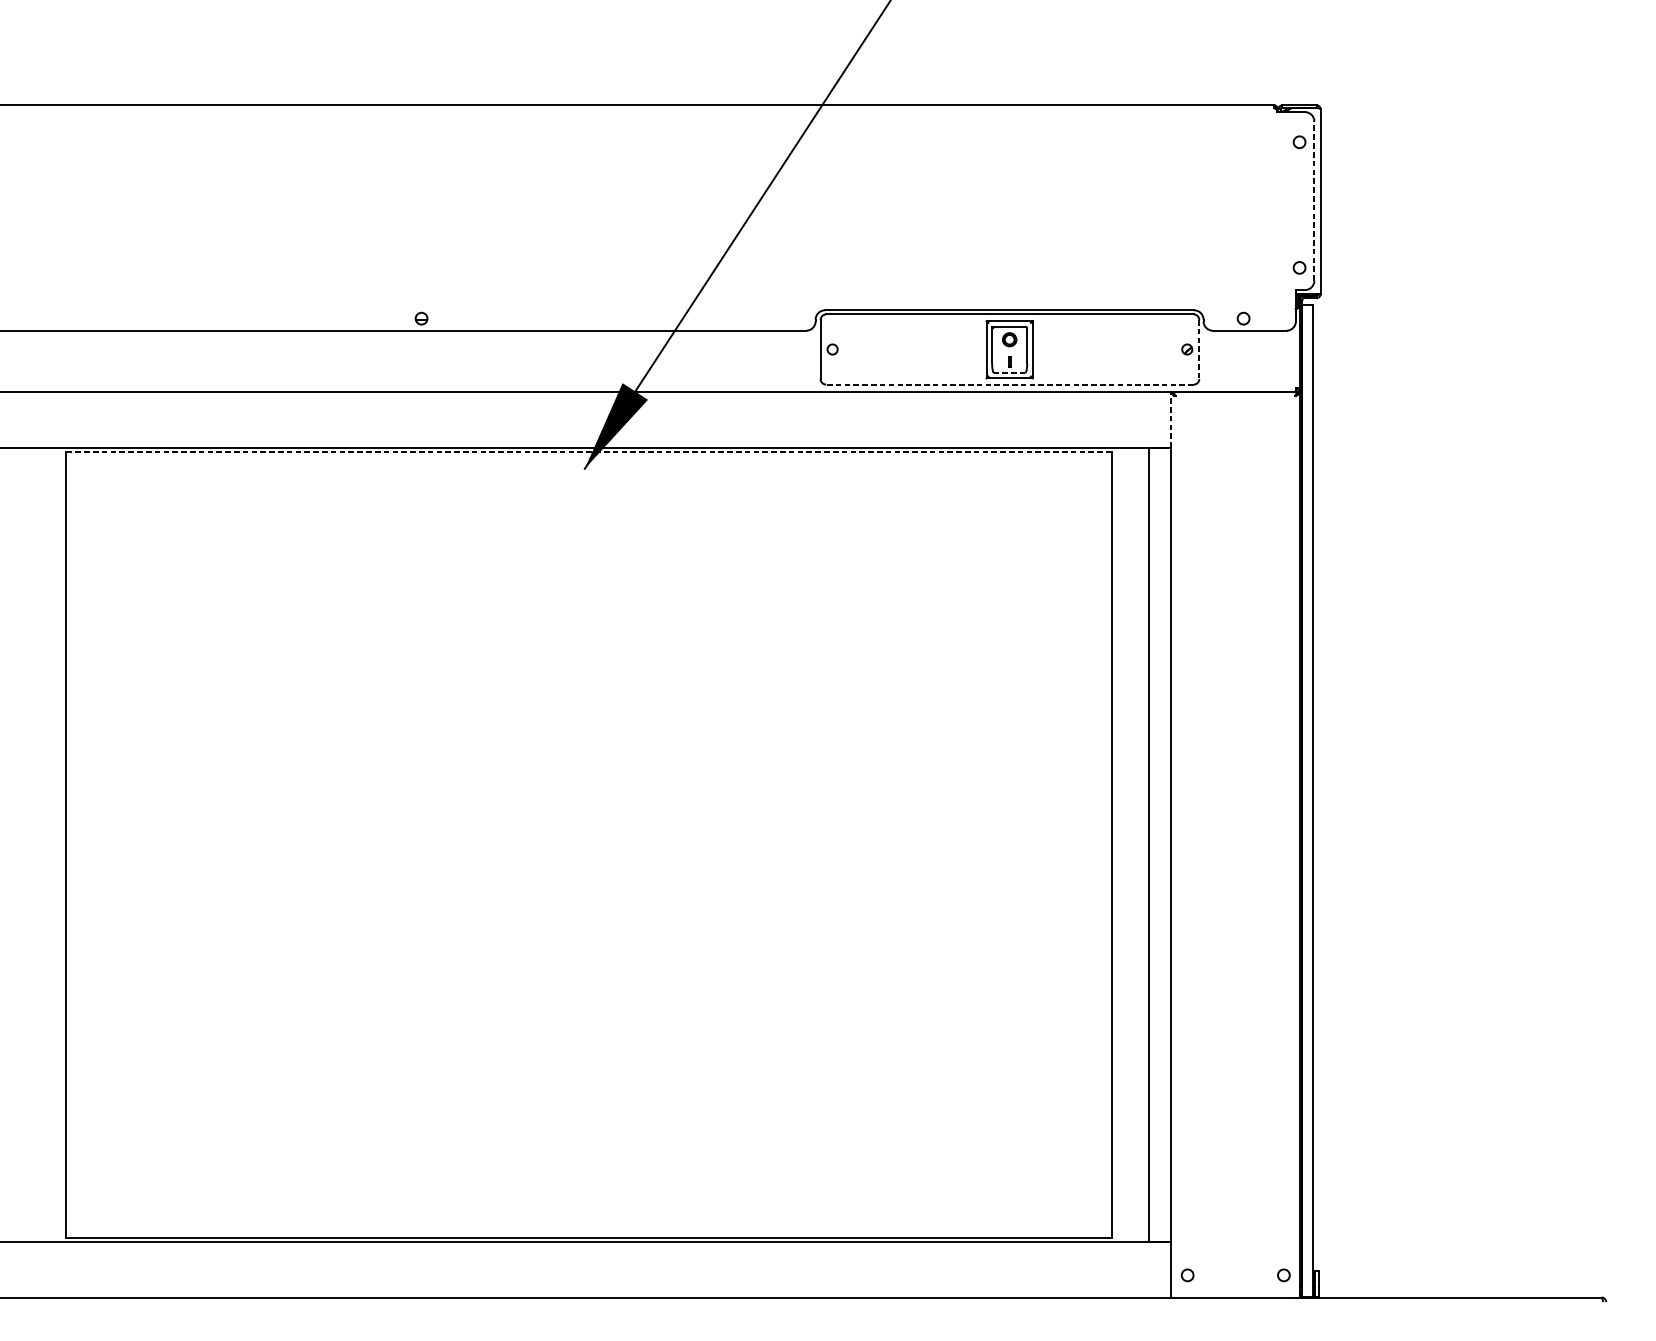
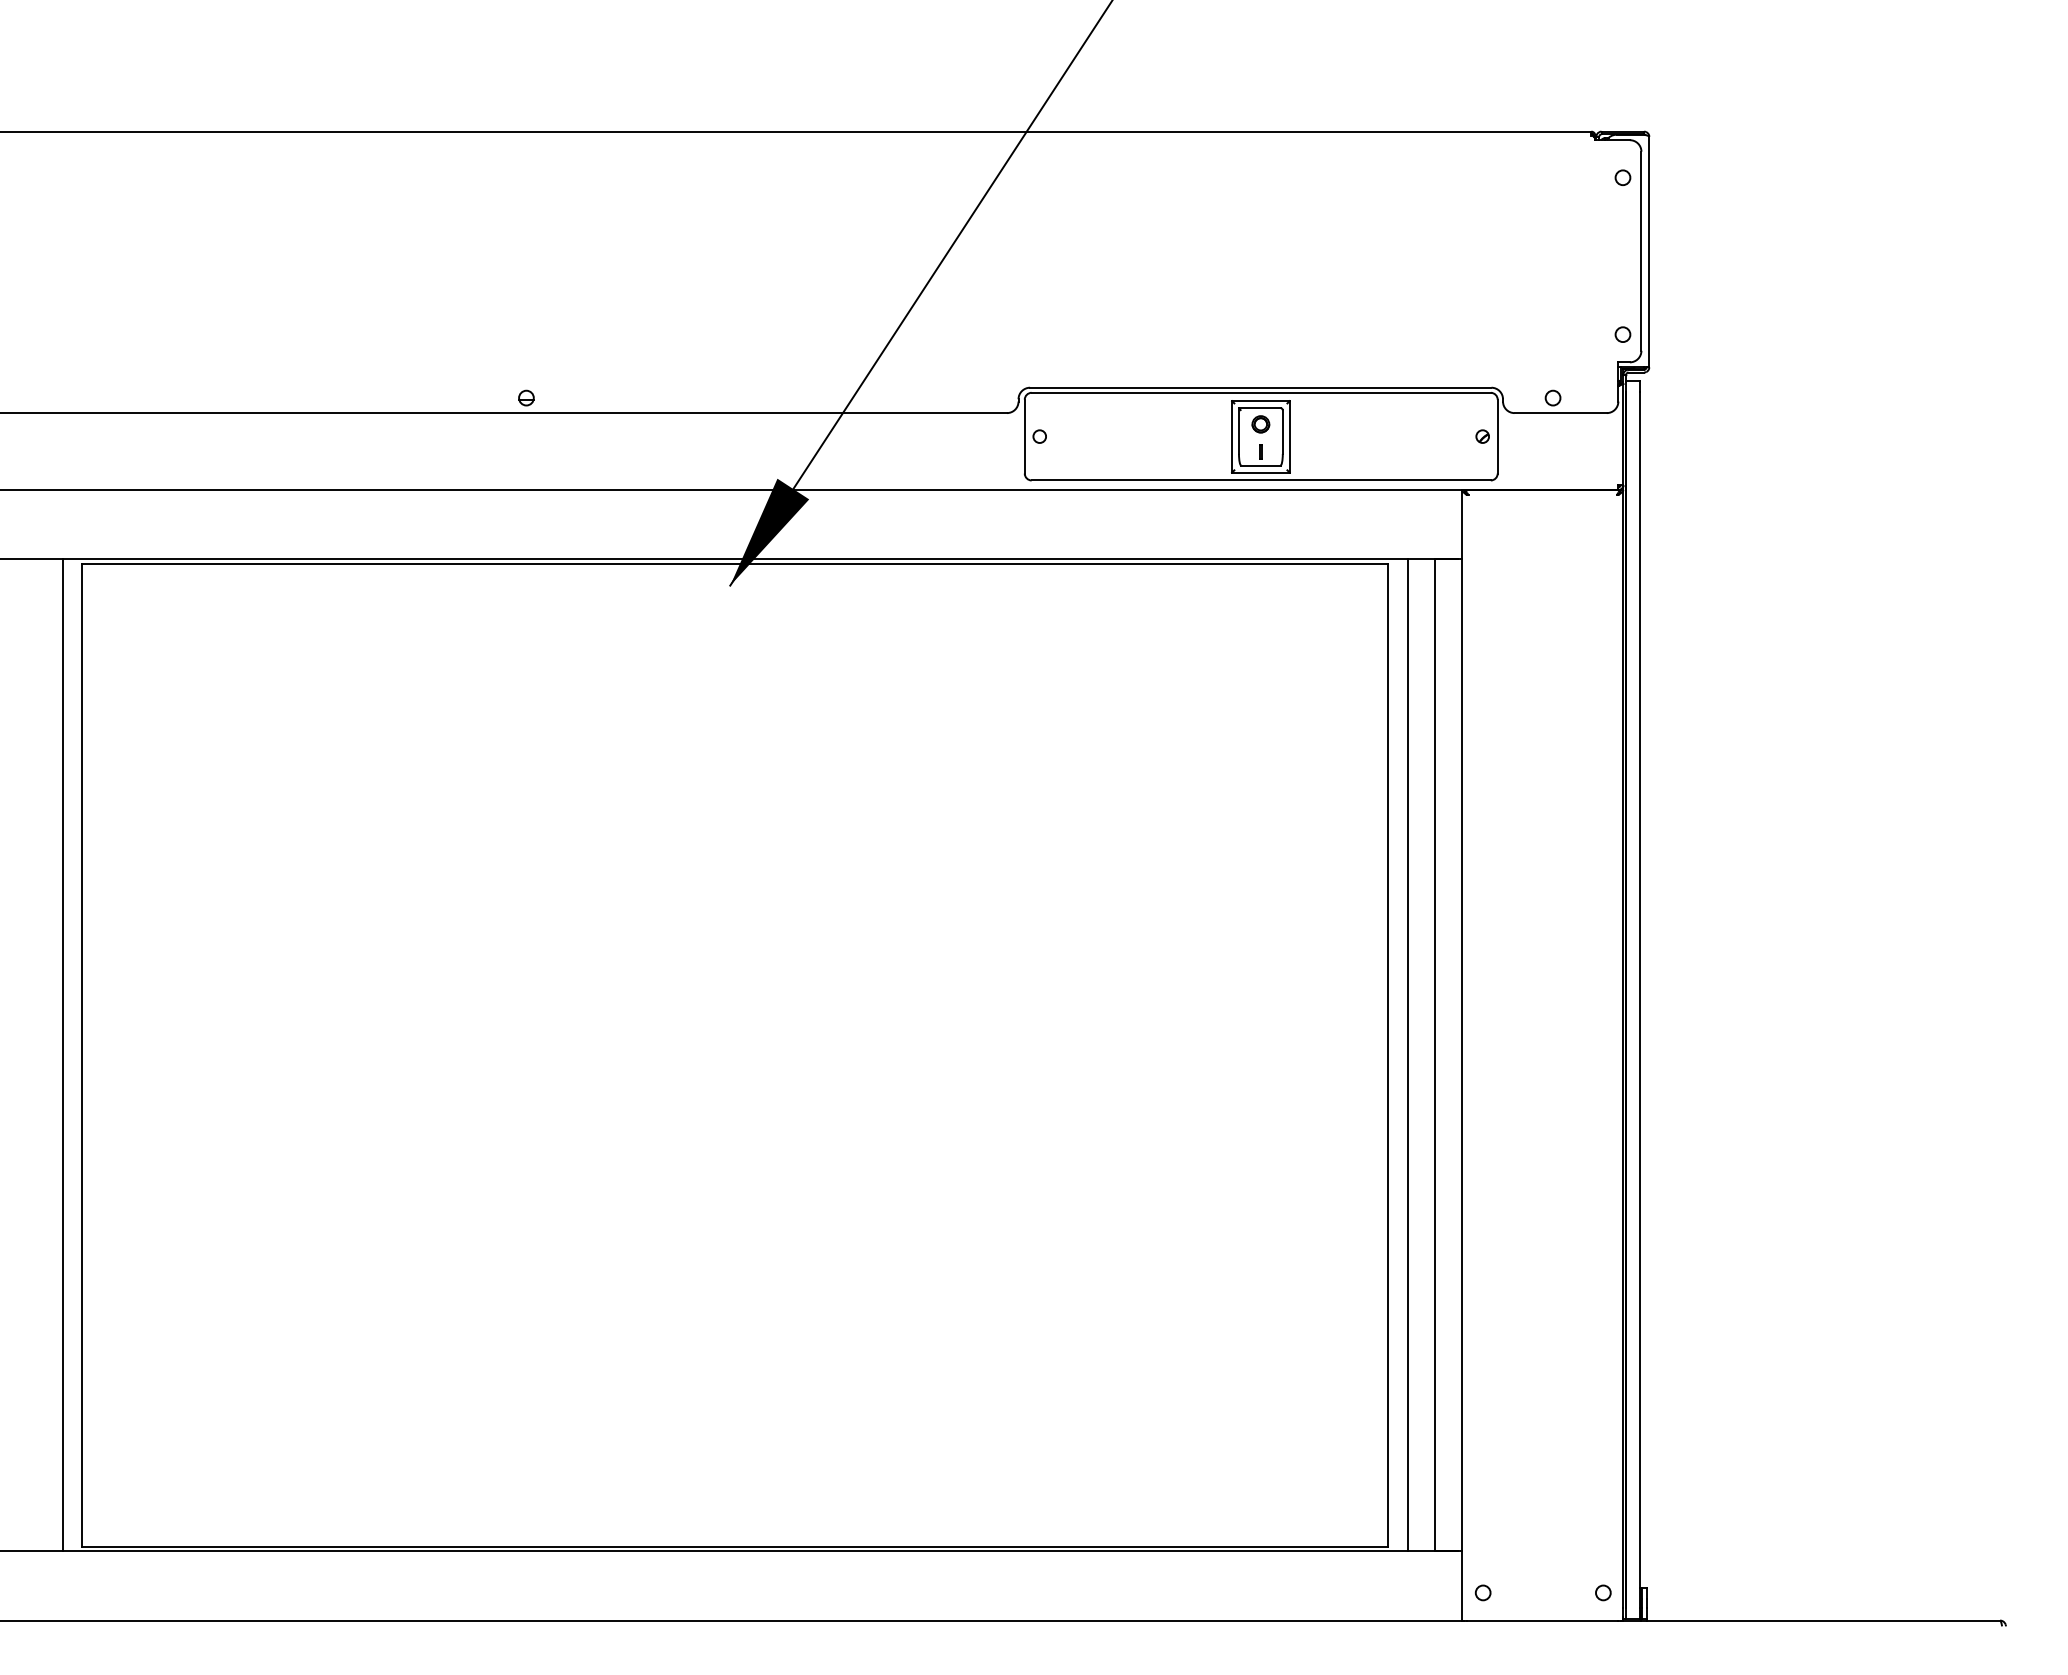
line: (1314, 201) -> (1641, 251), dashed -> solid
line: (1199, 349) -> (1497, 436), dashed -> solid
line: (1009, 372) -> (1260, 465), dashed -> solid
line: (1010, 384) -> (1261, 480), dashed -> solid
line: (1170, 419) -> (1461, 524), dashed -> solid
line: (588, 451) -> (735, 564), dashed -> solid
line: (50, 845) -> (62, 1055), added
line: (1127, 845) -> (1407, 1055), added

